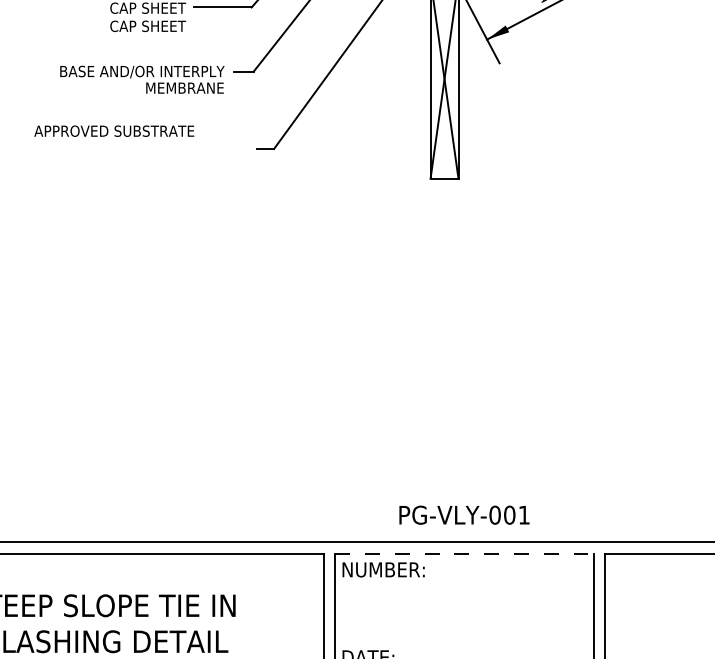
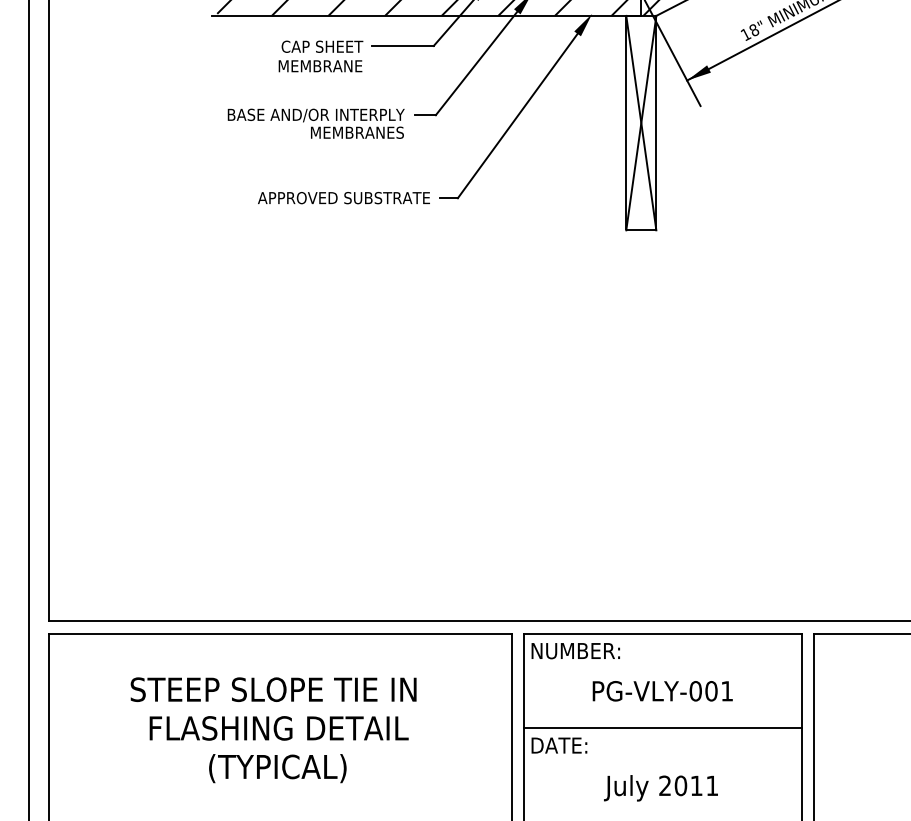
text: (146, 26) -> (320, 66), CAP SHEET -> MEMBRANE
text: (180, 87) -> (357, 132), MEMBRANE -> MEMBRANES
text: (113, 131) -> (343, 198), moved
text: (464, 515) -> (662, 691), moved
line: (465, 553) -> (663, 633), dashed -> solid
line: (464, 641) -> (662, 728), added

